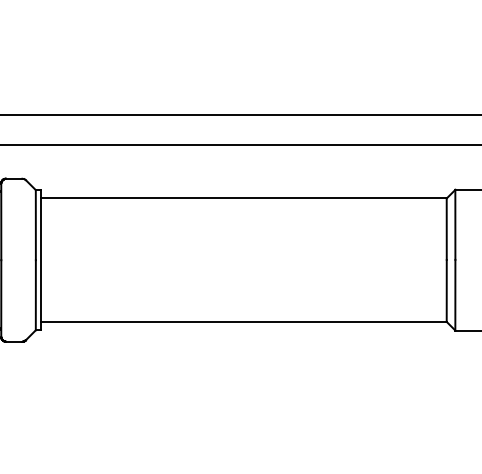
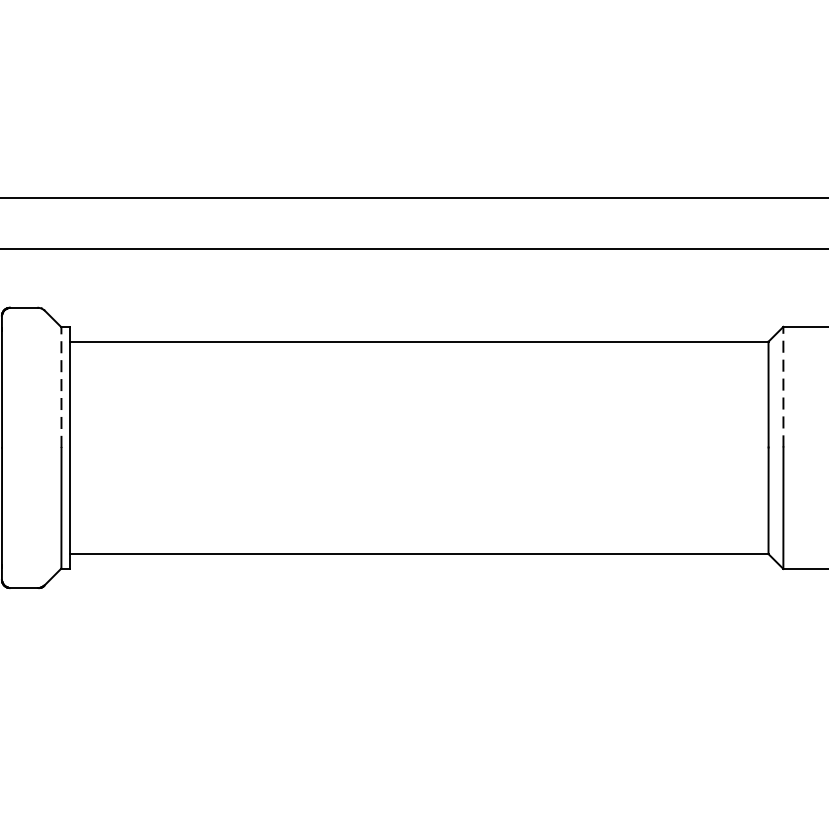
line: (35, 224) -> (60, 386), solid -> dashed
line: (455, 224) -> (783, 386), solid -> dashed

